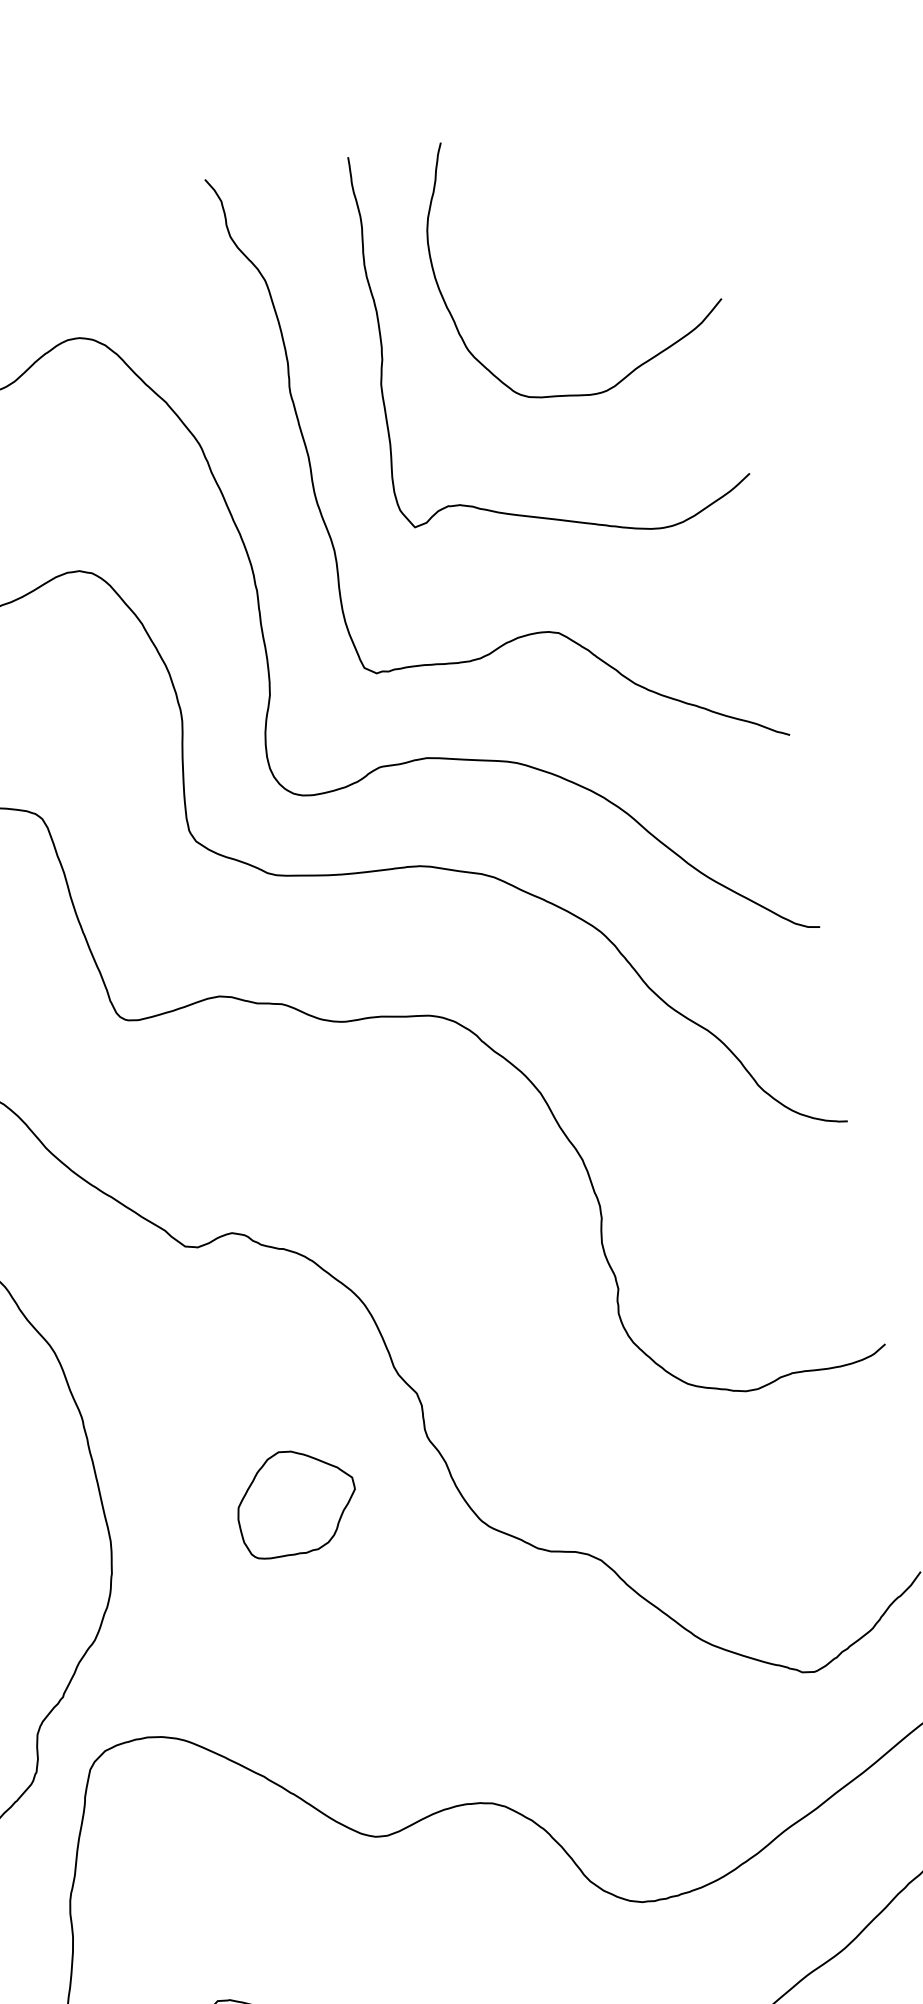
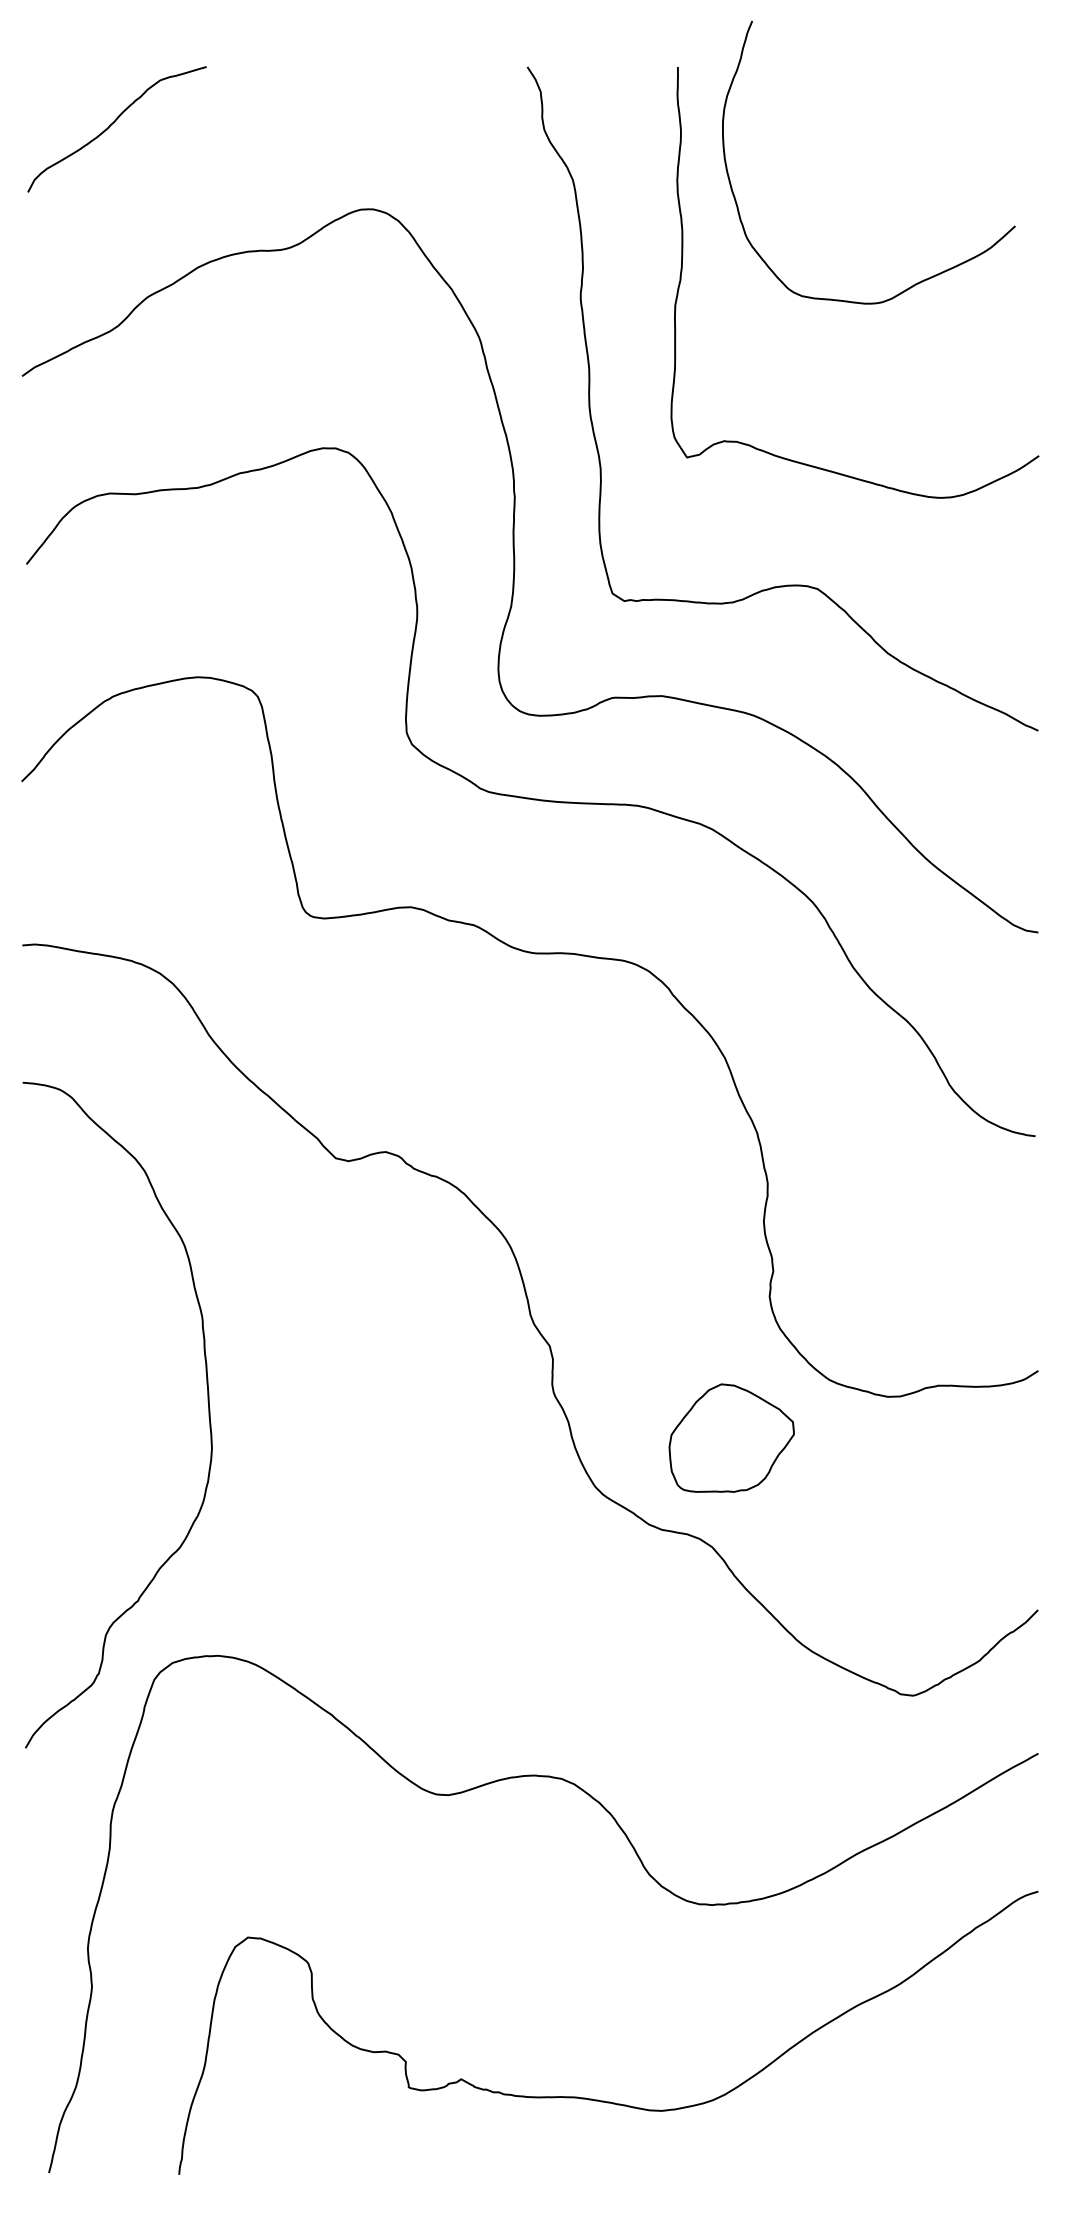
curve: (642, 363) -> (923, 279), moved
part: (296, 1501) -> (731, 1437), moved

